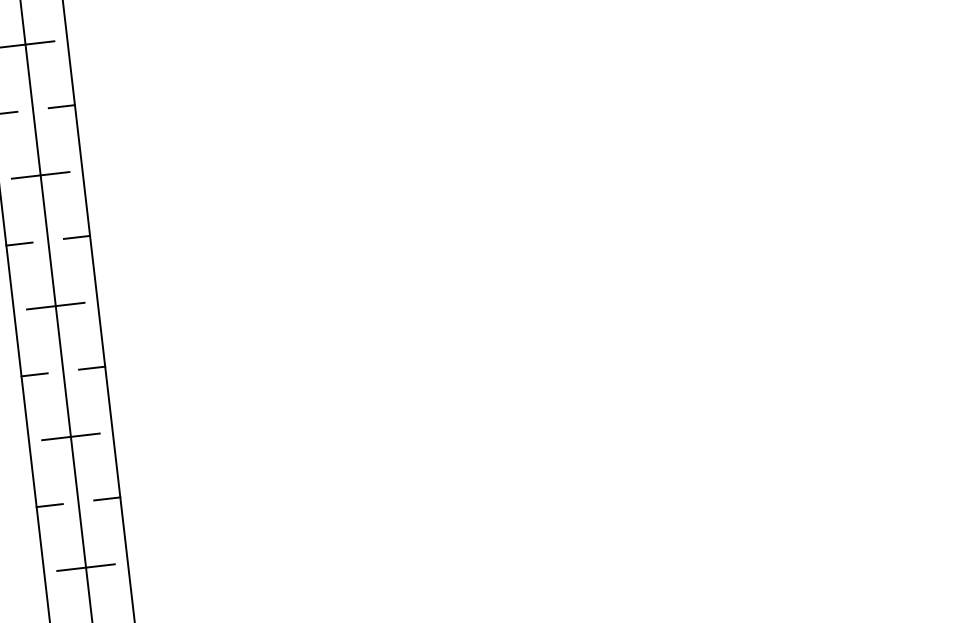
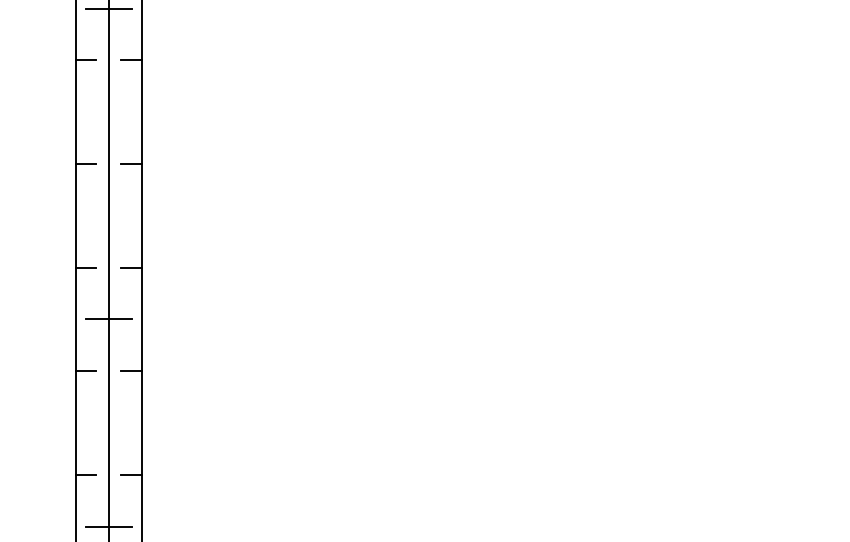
line: (40, 175) -> (108, 112), removed
line: (55, 305) -> (108, 215), removed
line: (85, 568) -> (108, 423), removed

